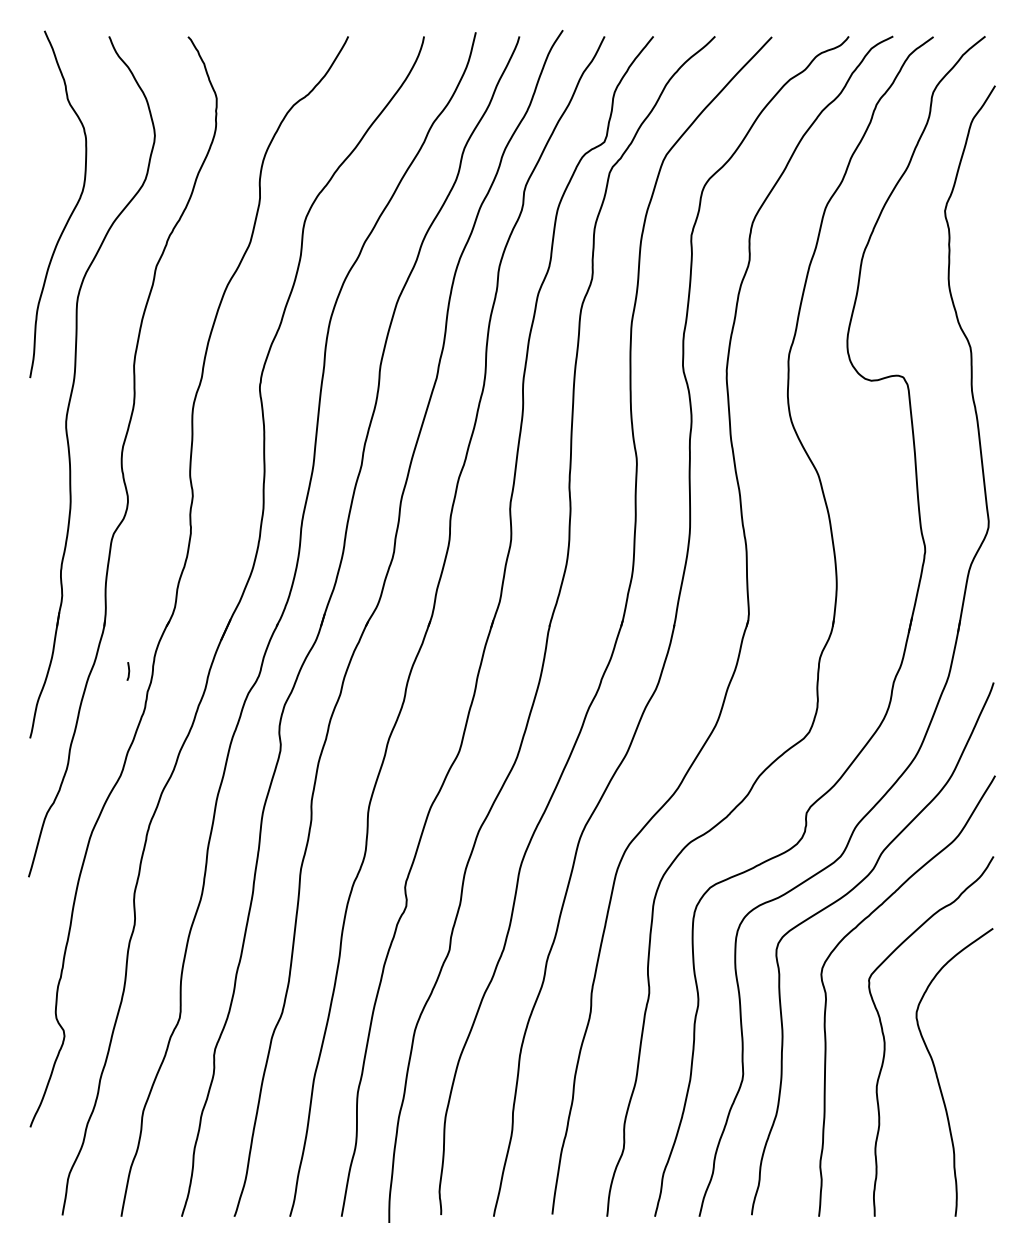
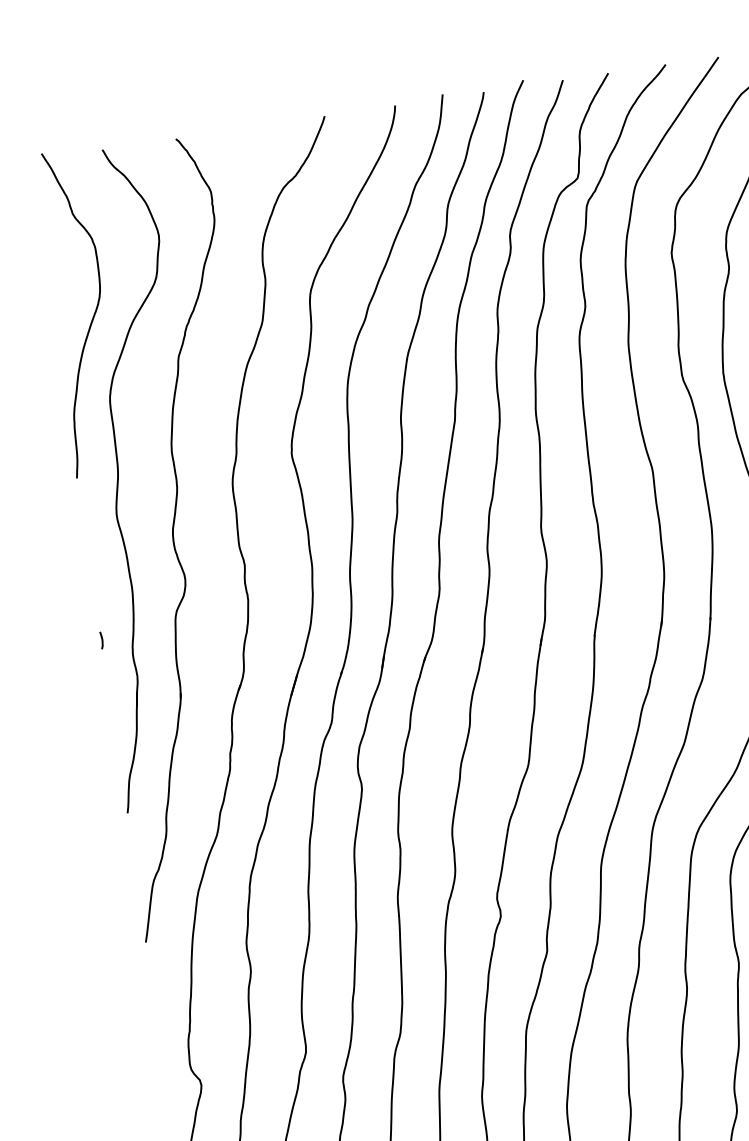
line: (128, 671) -> (101, 640), moved

